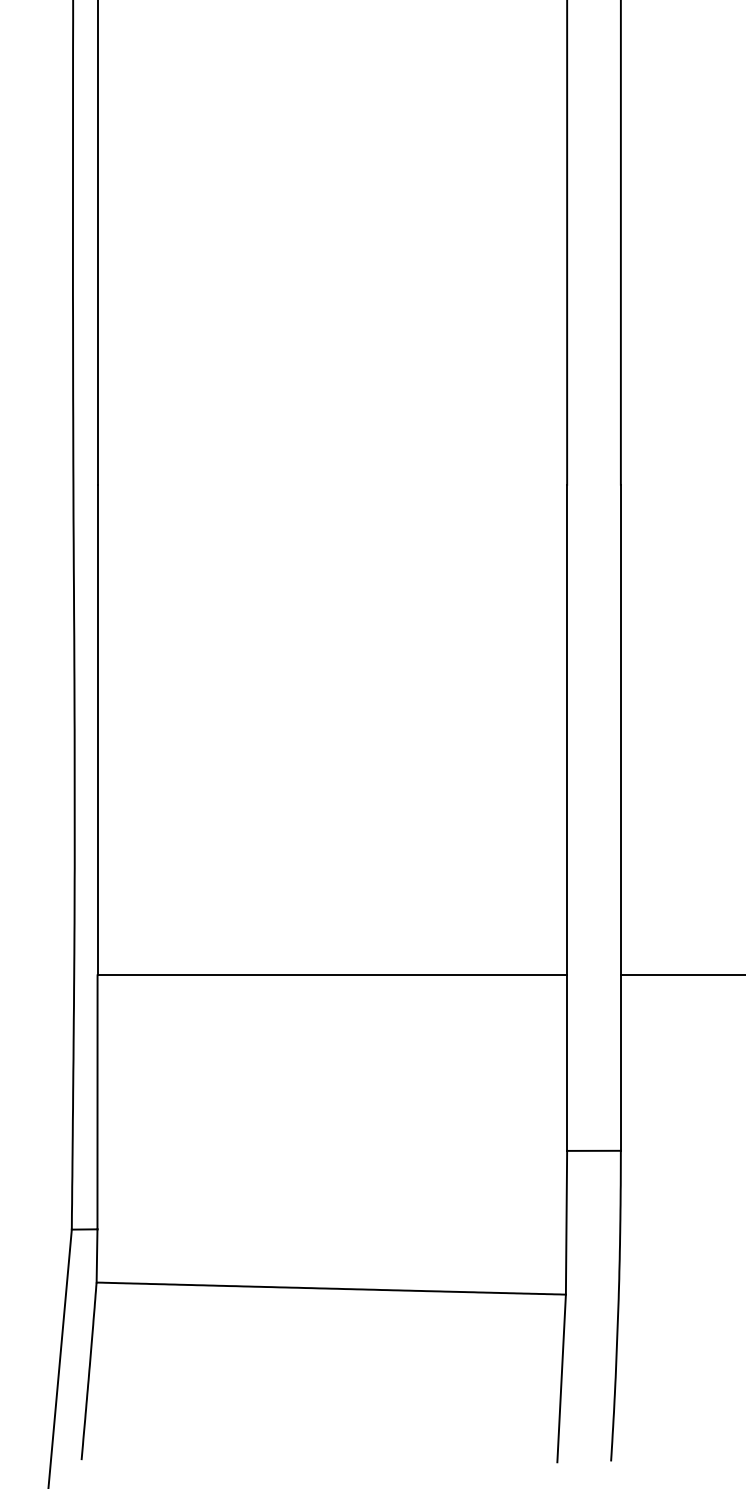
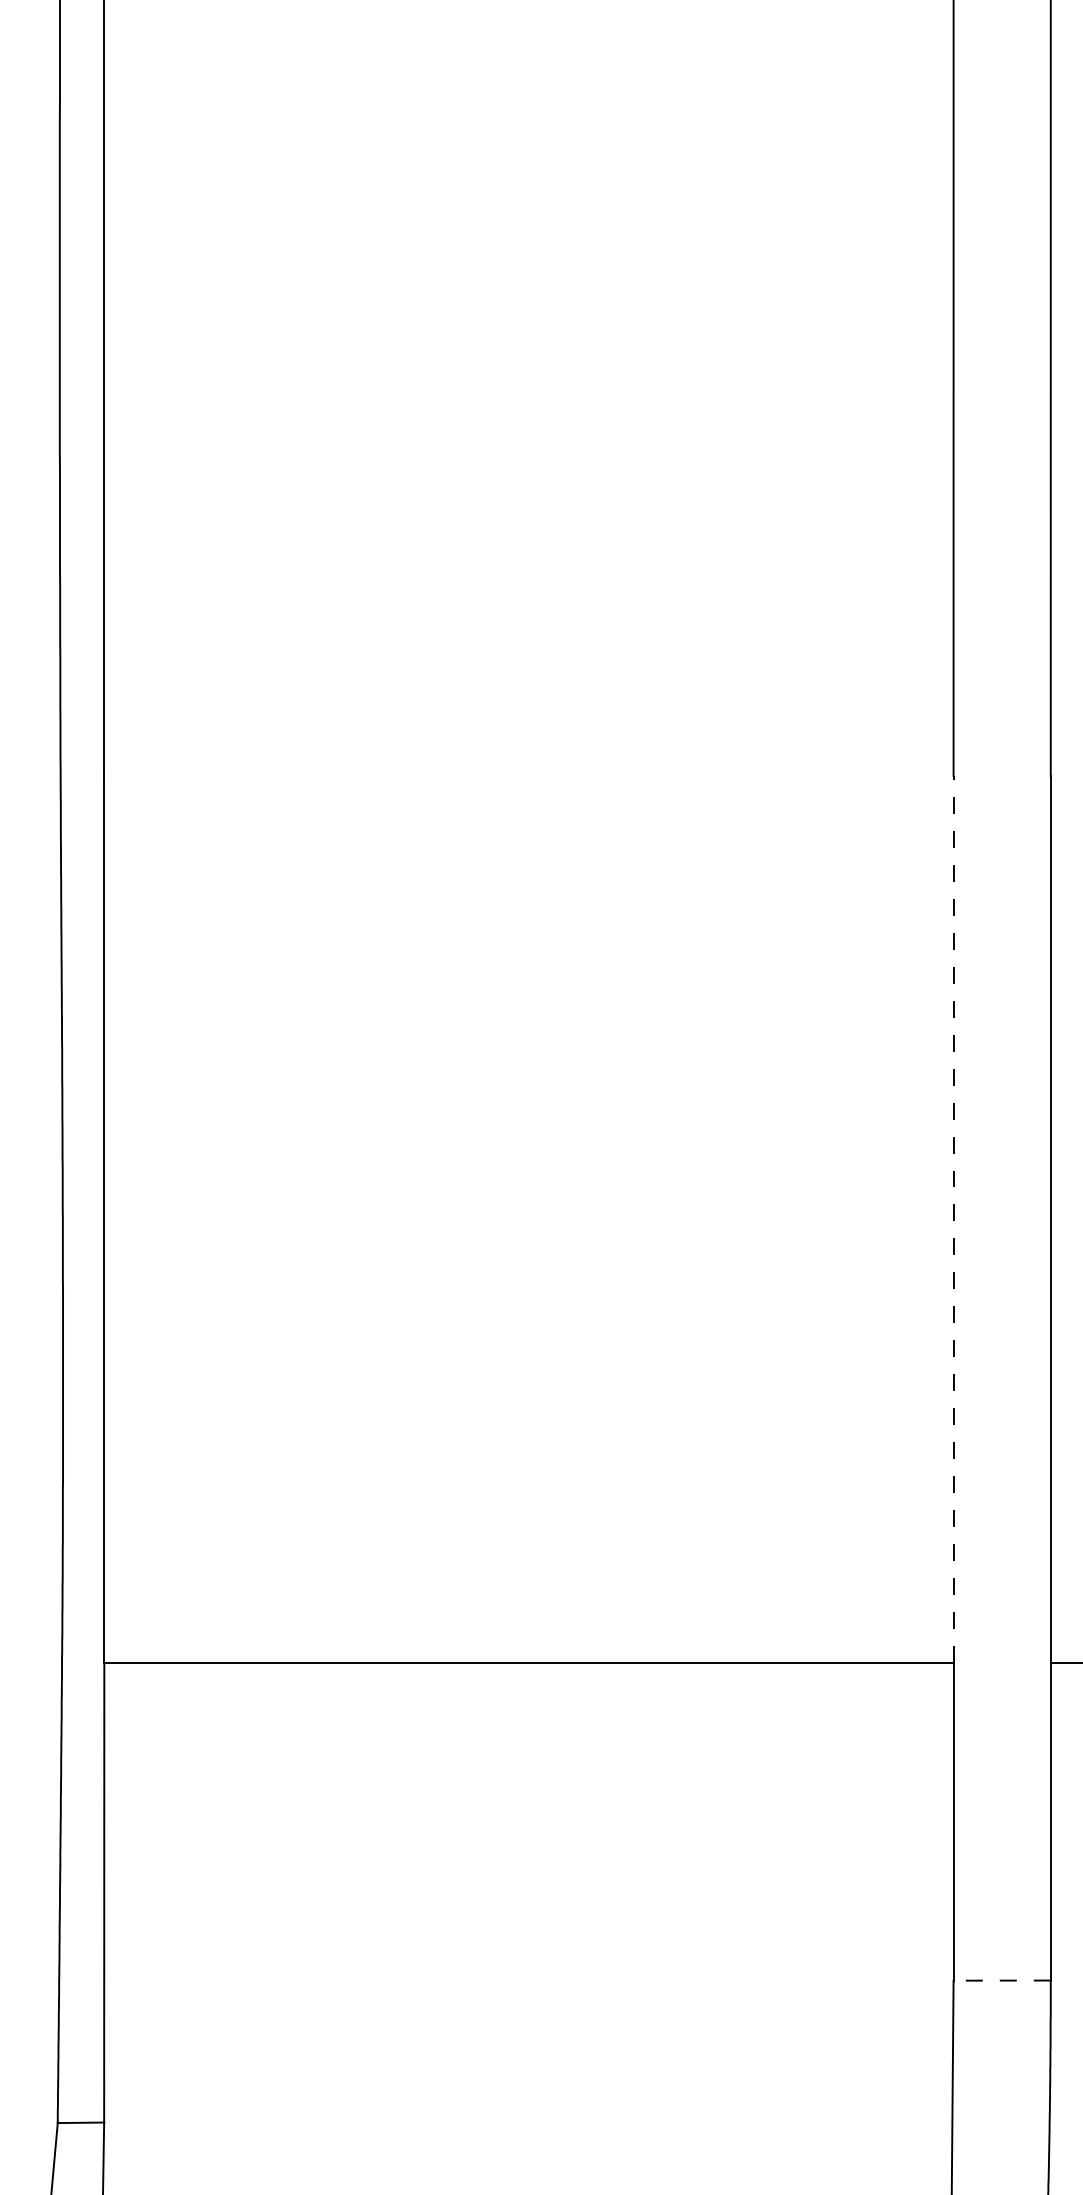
line: (567, 729) -> (954, 1218), solid -> dashed
line: (594, 1150) -> (1003, 1979), solid -> dashed

